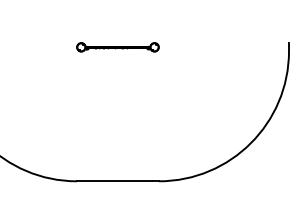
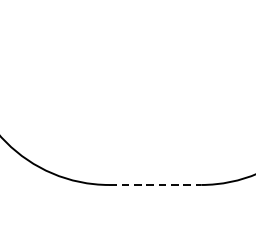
part: (117, 47) -> (154, 34), removed
line: (118, 181) -> (155, 185), solid -> dashed

